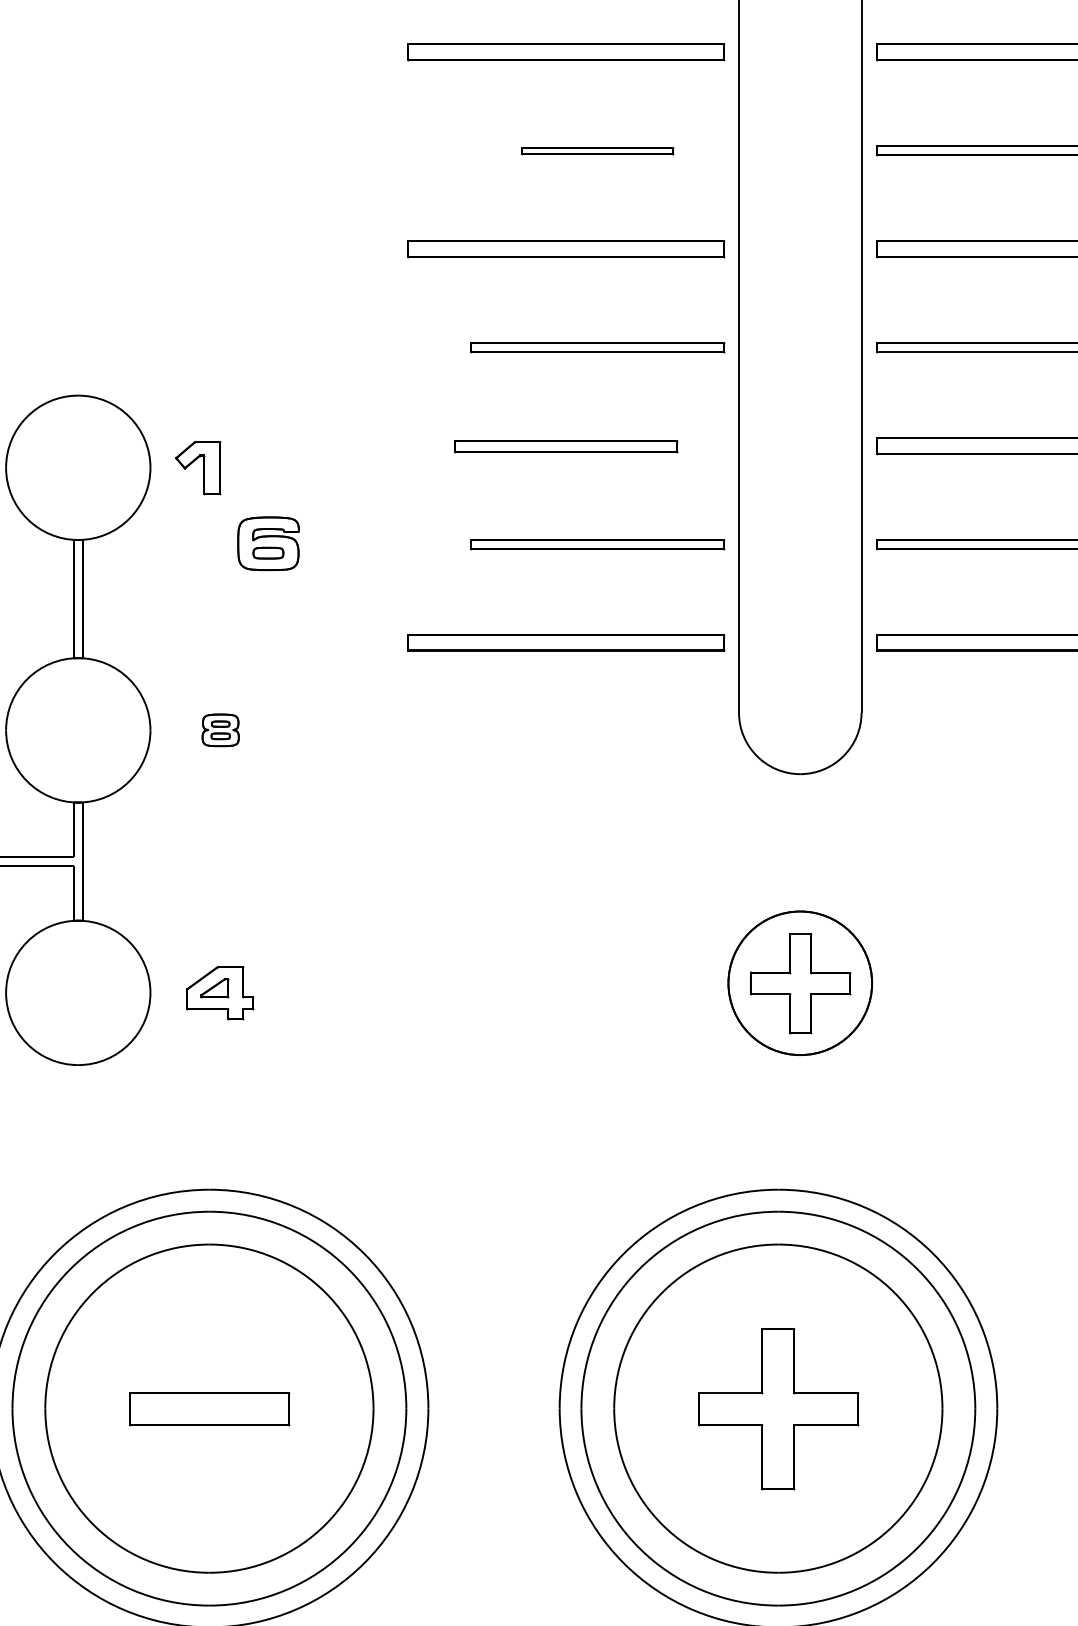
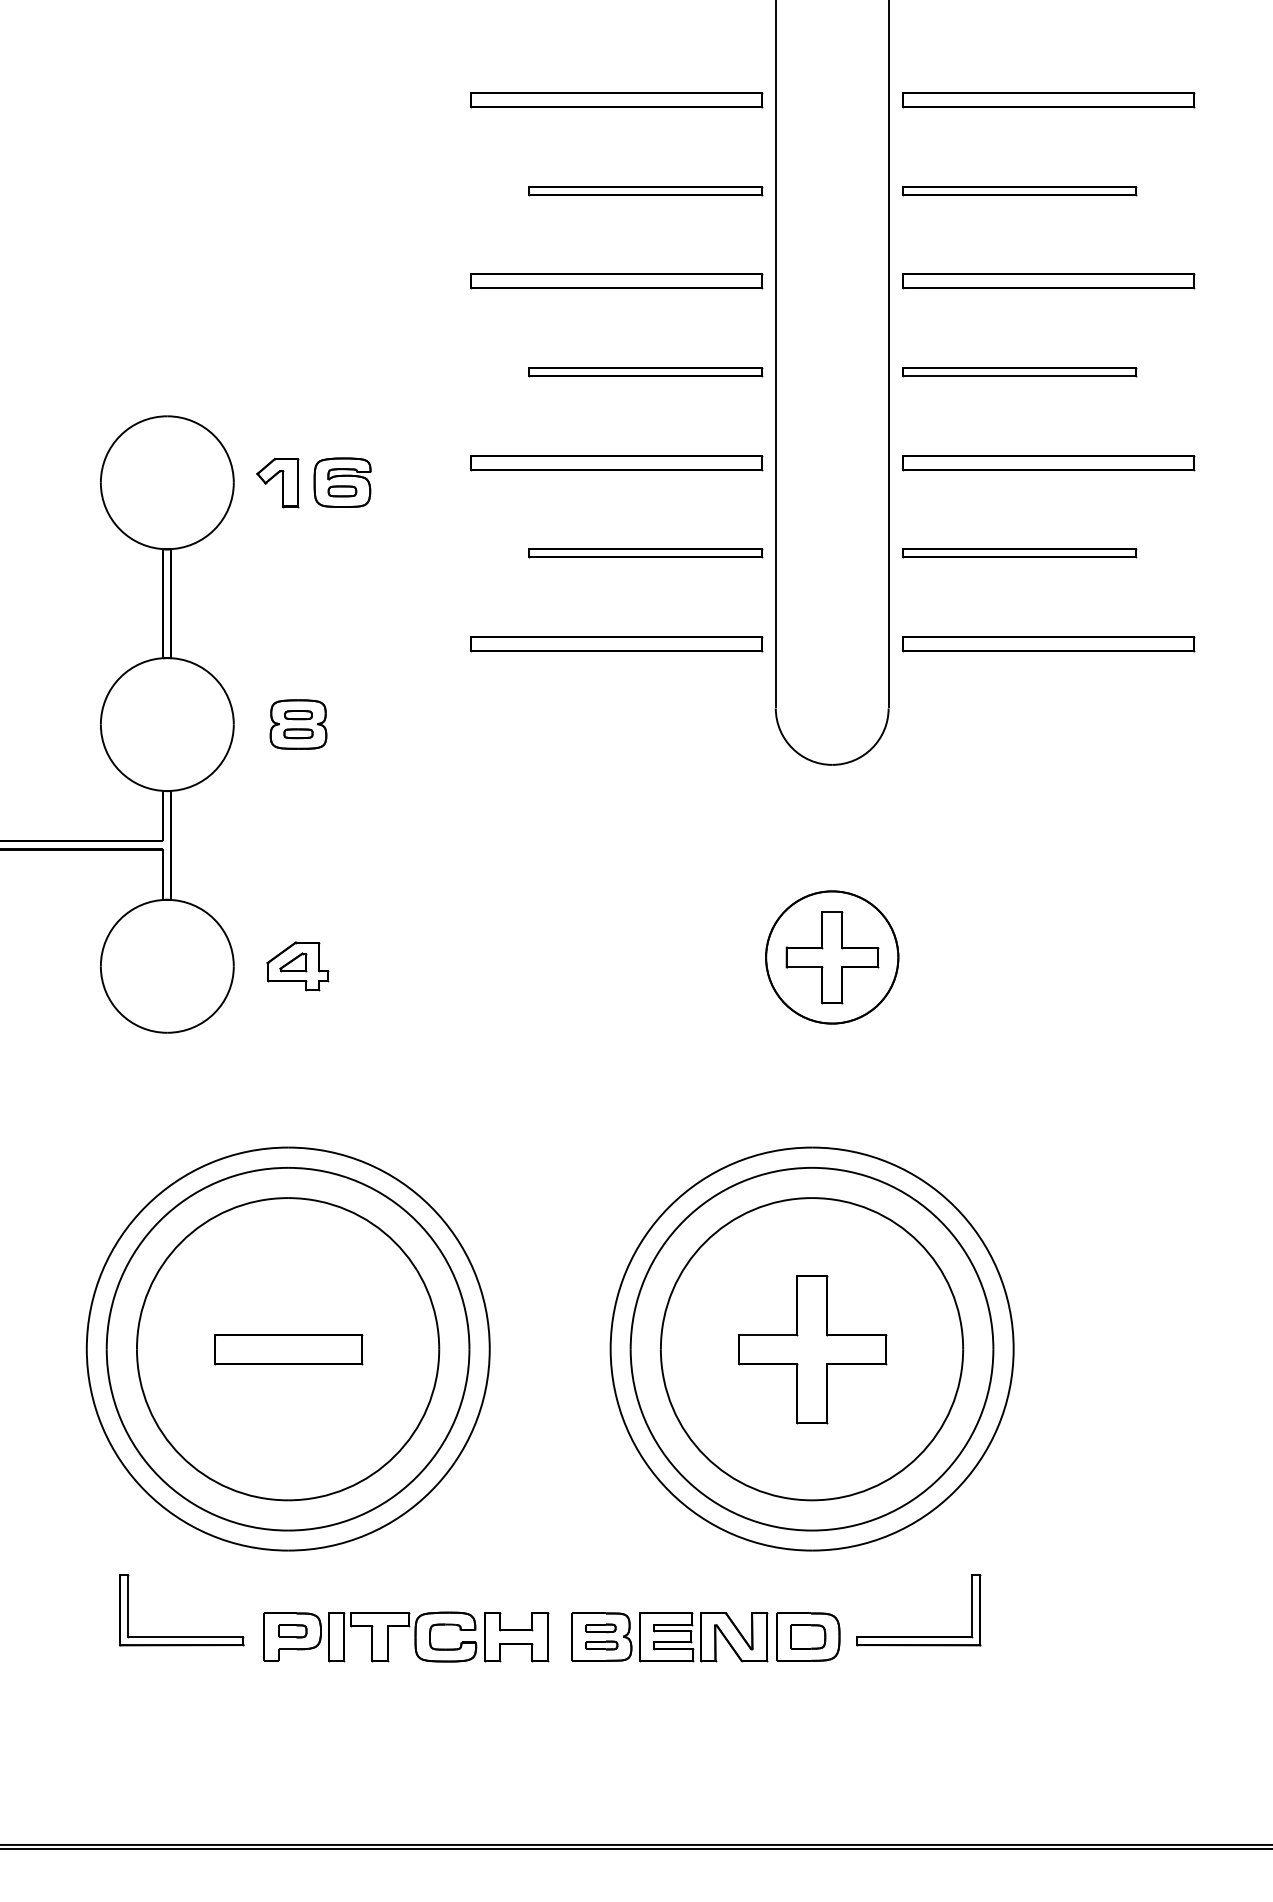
part: (597, 151) -> (645, 191), size x1.67
part: (566, 446) -> (616, 463), size x1.43
part: (268, 543) -> (342, 482), moved
part: (220, 730) -> (298, 724), size x1.67

